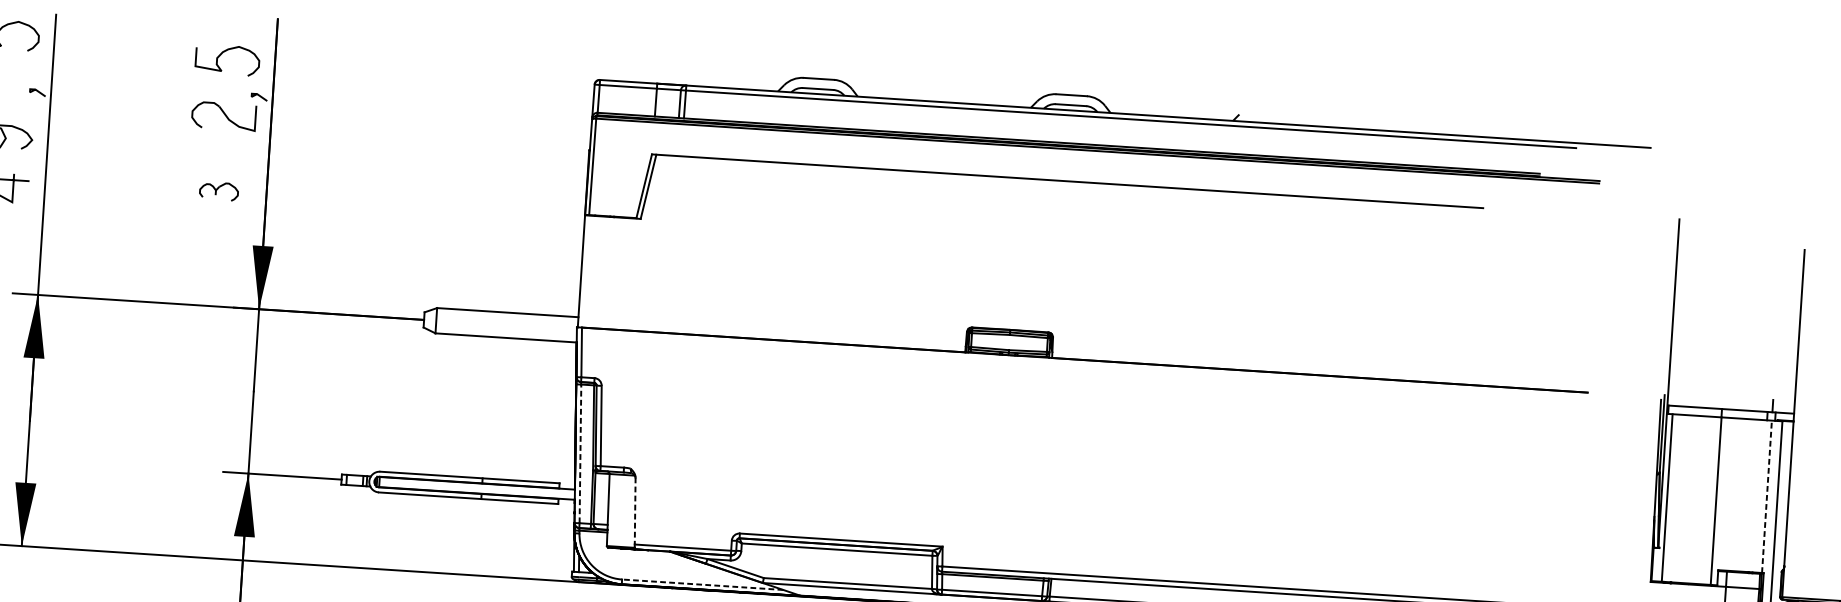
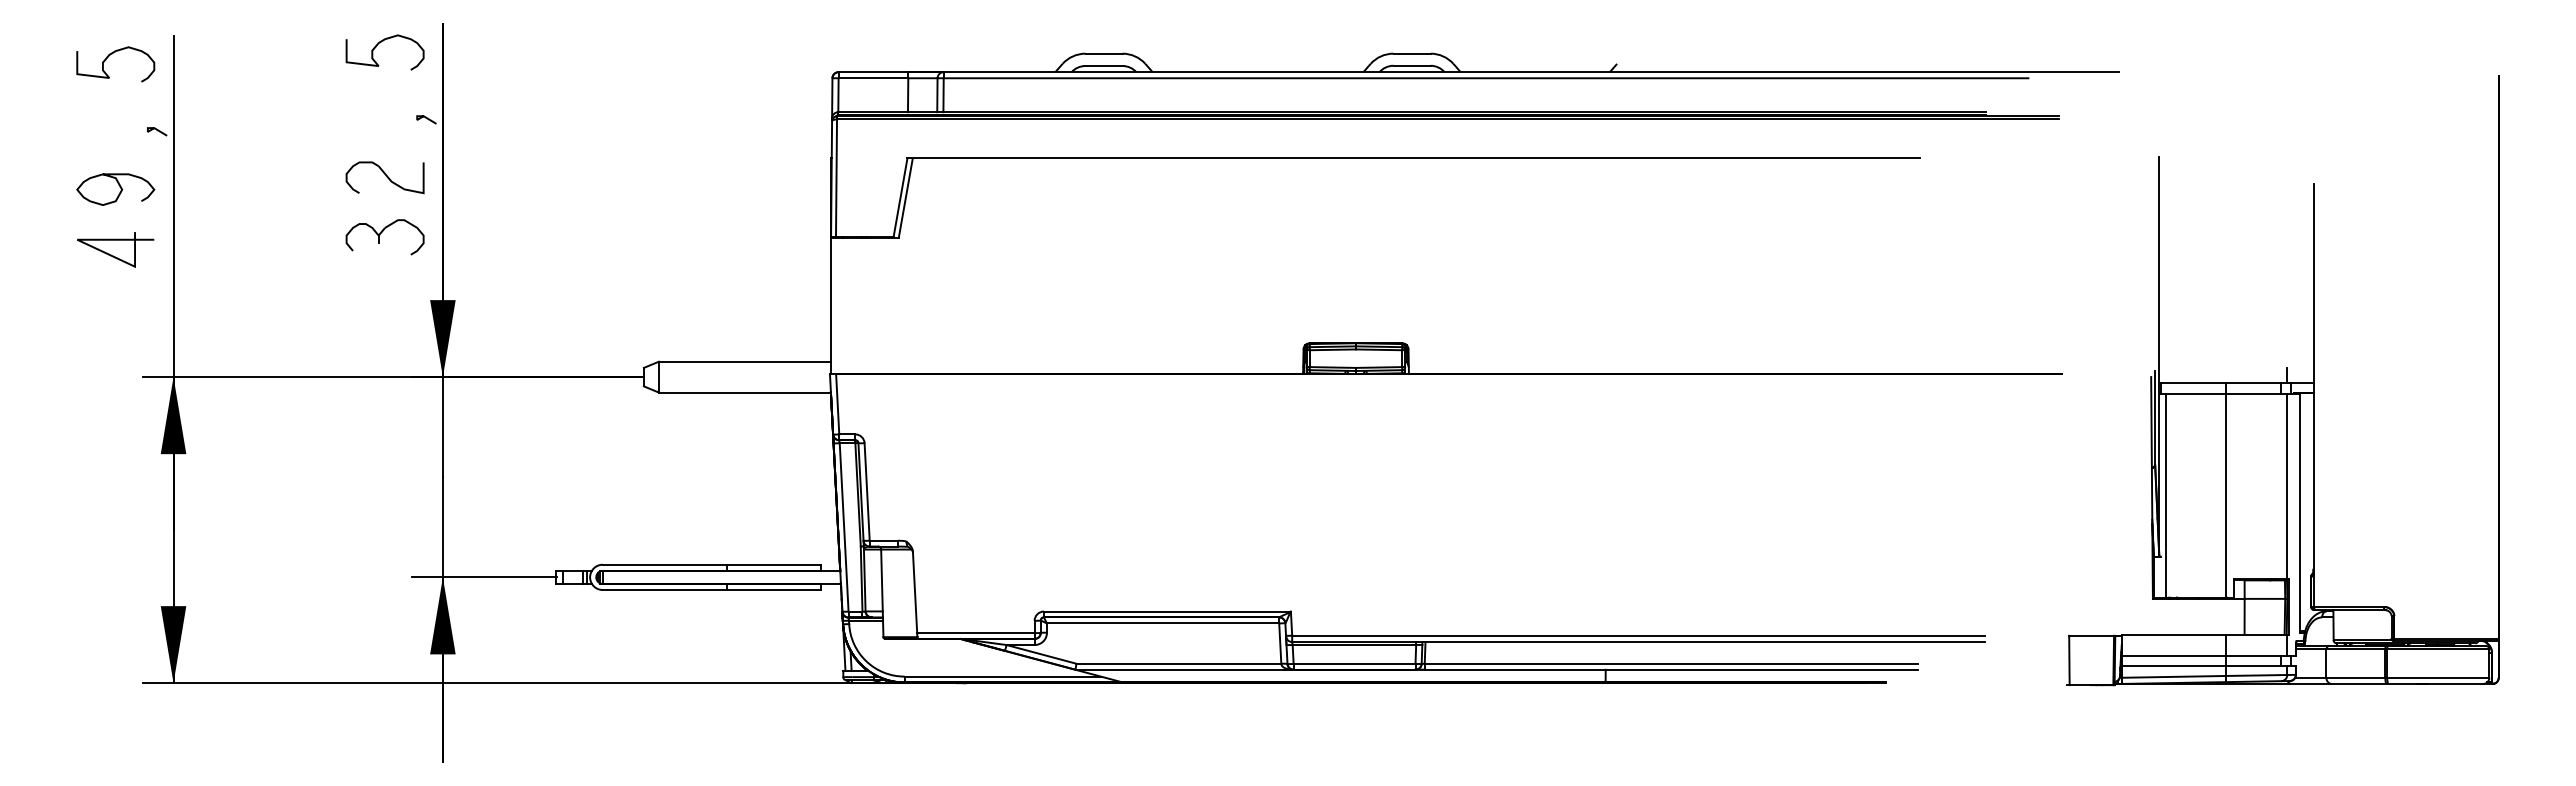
curve: (221, 54) -> (377, 46), moved
part: (223, 116) -> (384, 177), moved
part: (218, 191) -> (384, 237), size x1.67
line: (580, 453) -> (844, 526), dashed -> solid
line: (1767, 496) -> (2287, 486), dashed -> solid
line: (635, 511) -> (915, 592), dashed -> solid
line: (702, 584) -> (1002, 676), dashed -> solid

